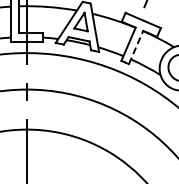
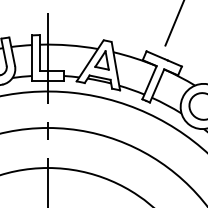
line: (136, 47) -> (157, 85), dashed -> solid

